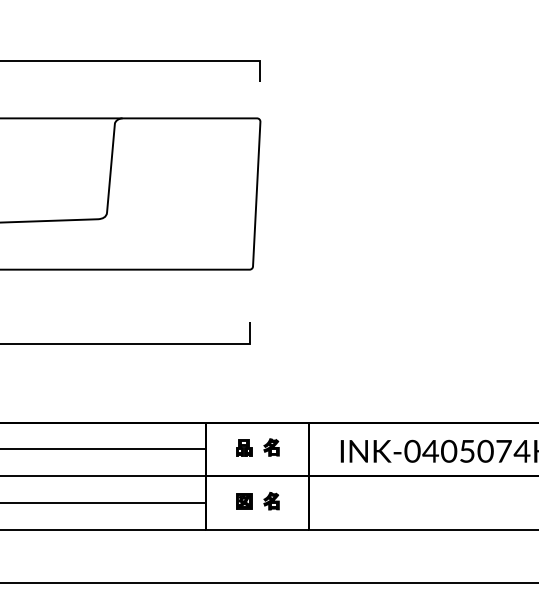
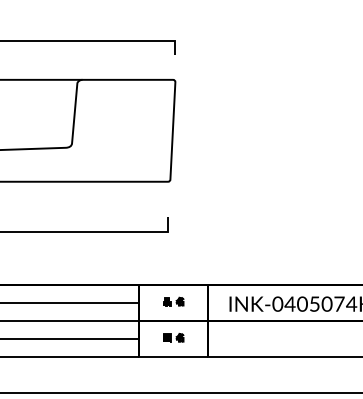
part: (257, 447) -> (173, 301), size x0.7
part: (257, 500) -> (173, 337), size x0.7

